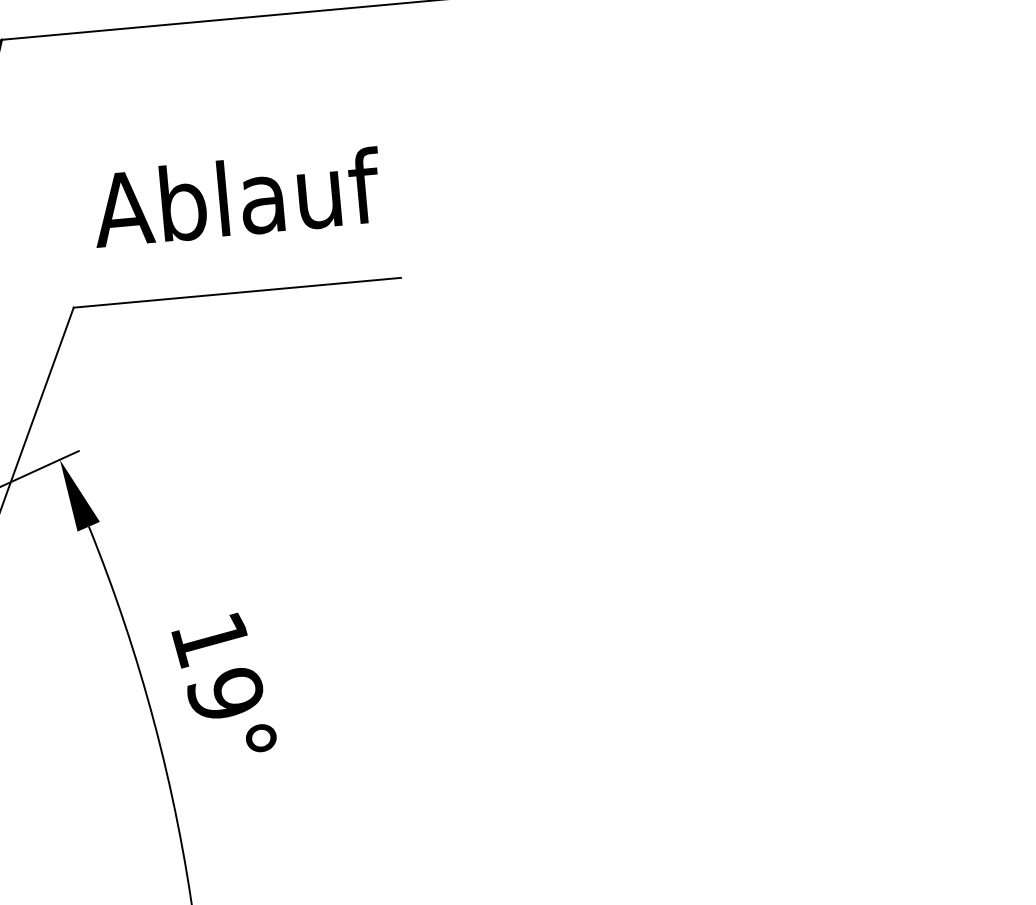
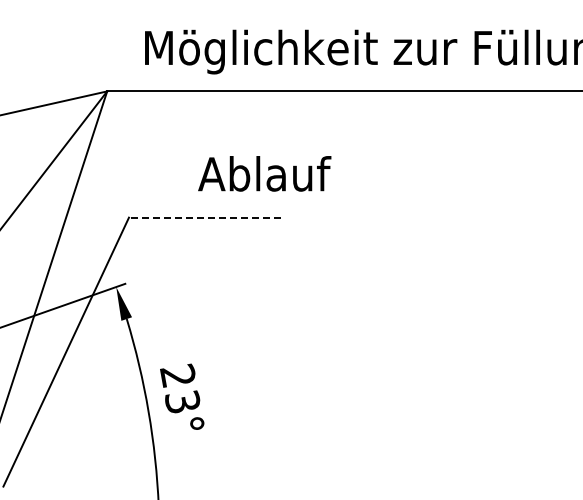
text: (236, 196) -> (264, 173), moved
line: (236, 292) -> (204, 217), solid -> dashed
text: (216, 666) -> (179, 388), 19° -> 23°

